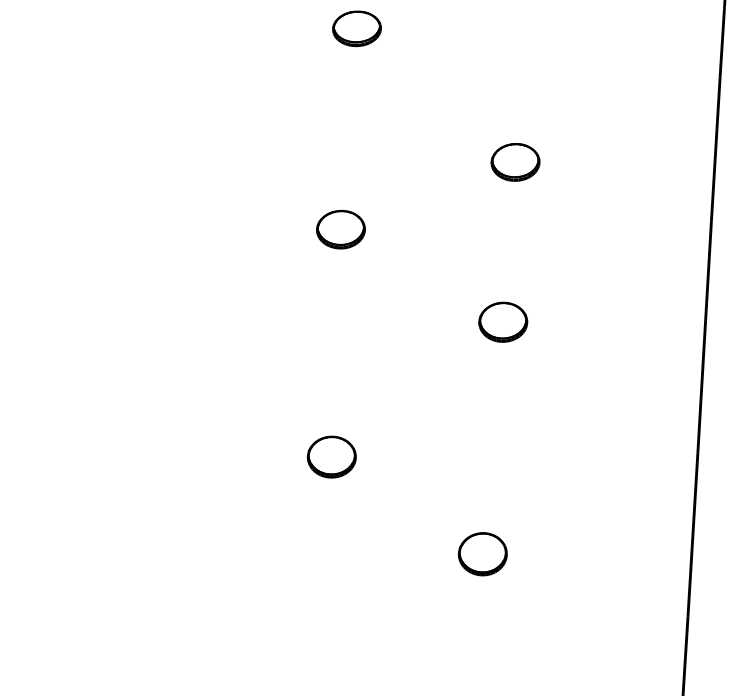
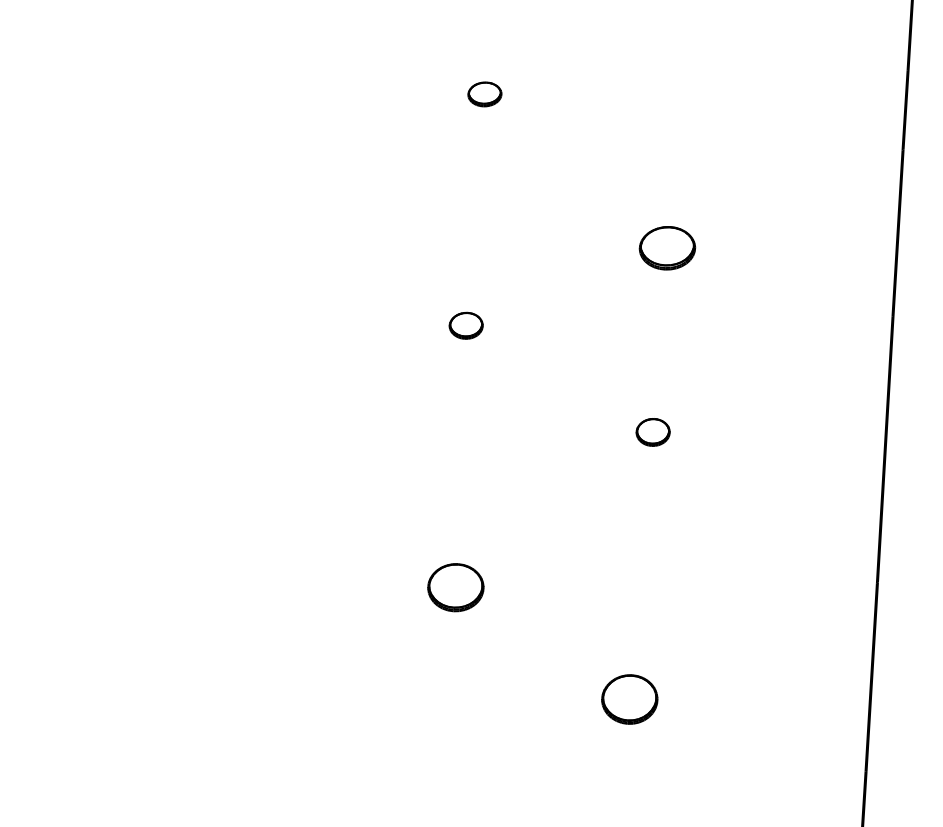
part: (356, 28) -> (484, 94), size x0.6
part: (340, 229) -> (465, 325), size x0.6
part: (502, 322) -> (652, 432), size x0.6

